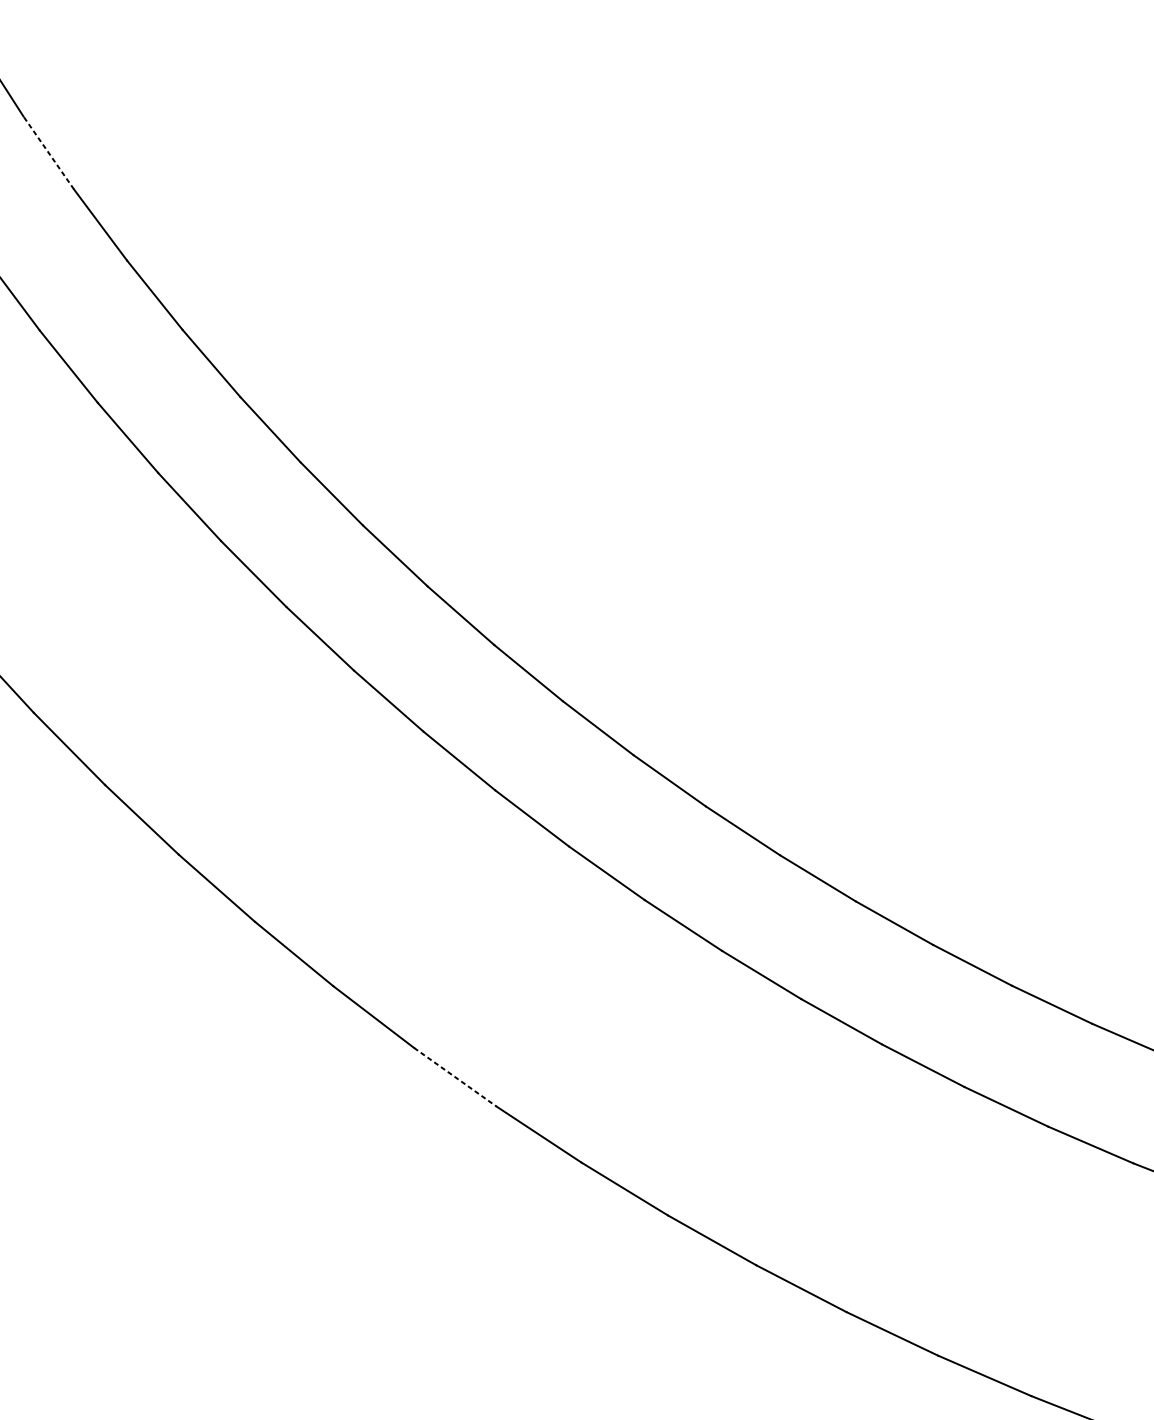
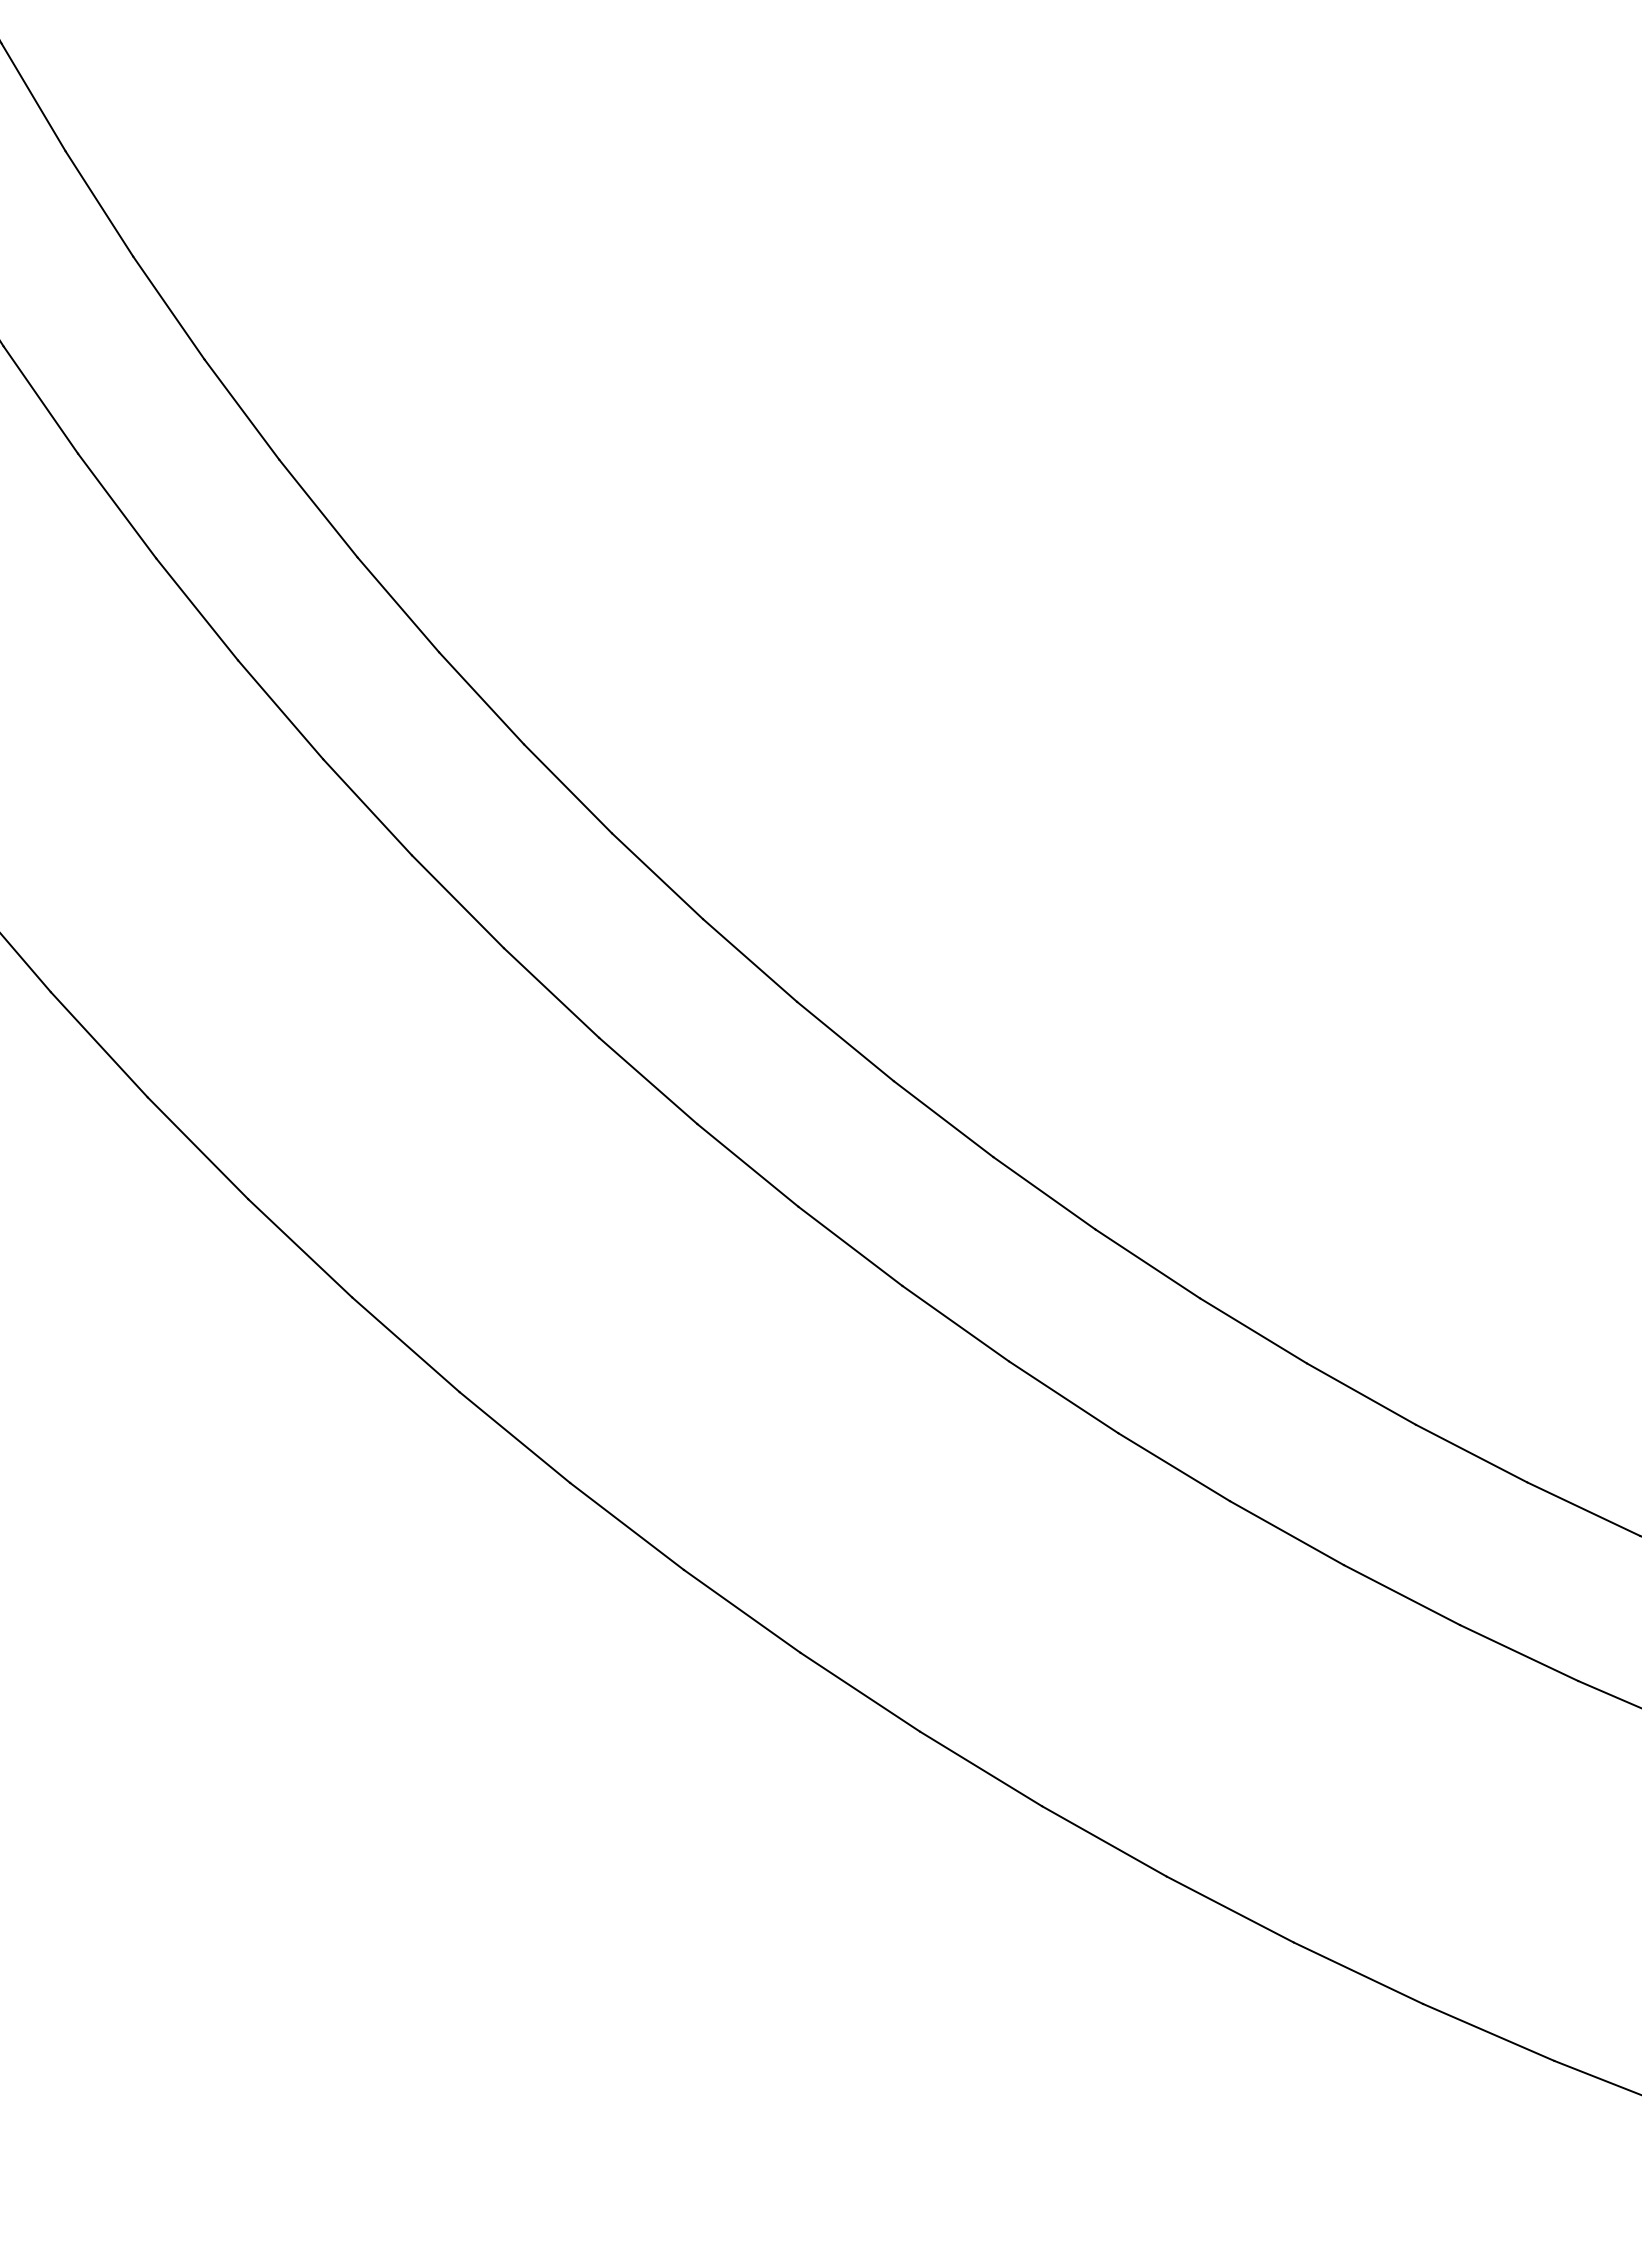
line: (48, 153) -> (168, 308), dashed -> solid
line: (455, 1077) -> (742, 1611), dashed -> solid

